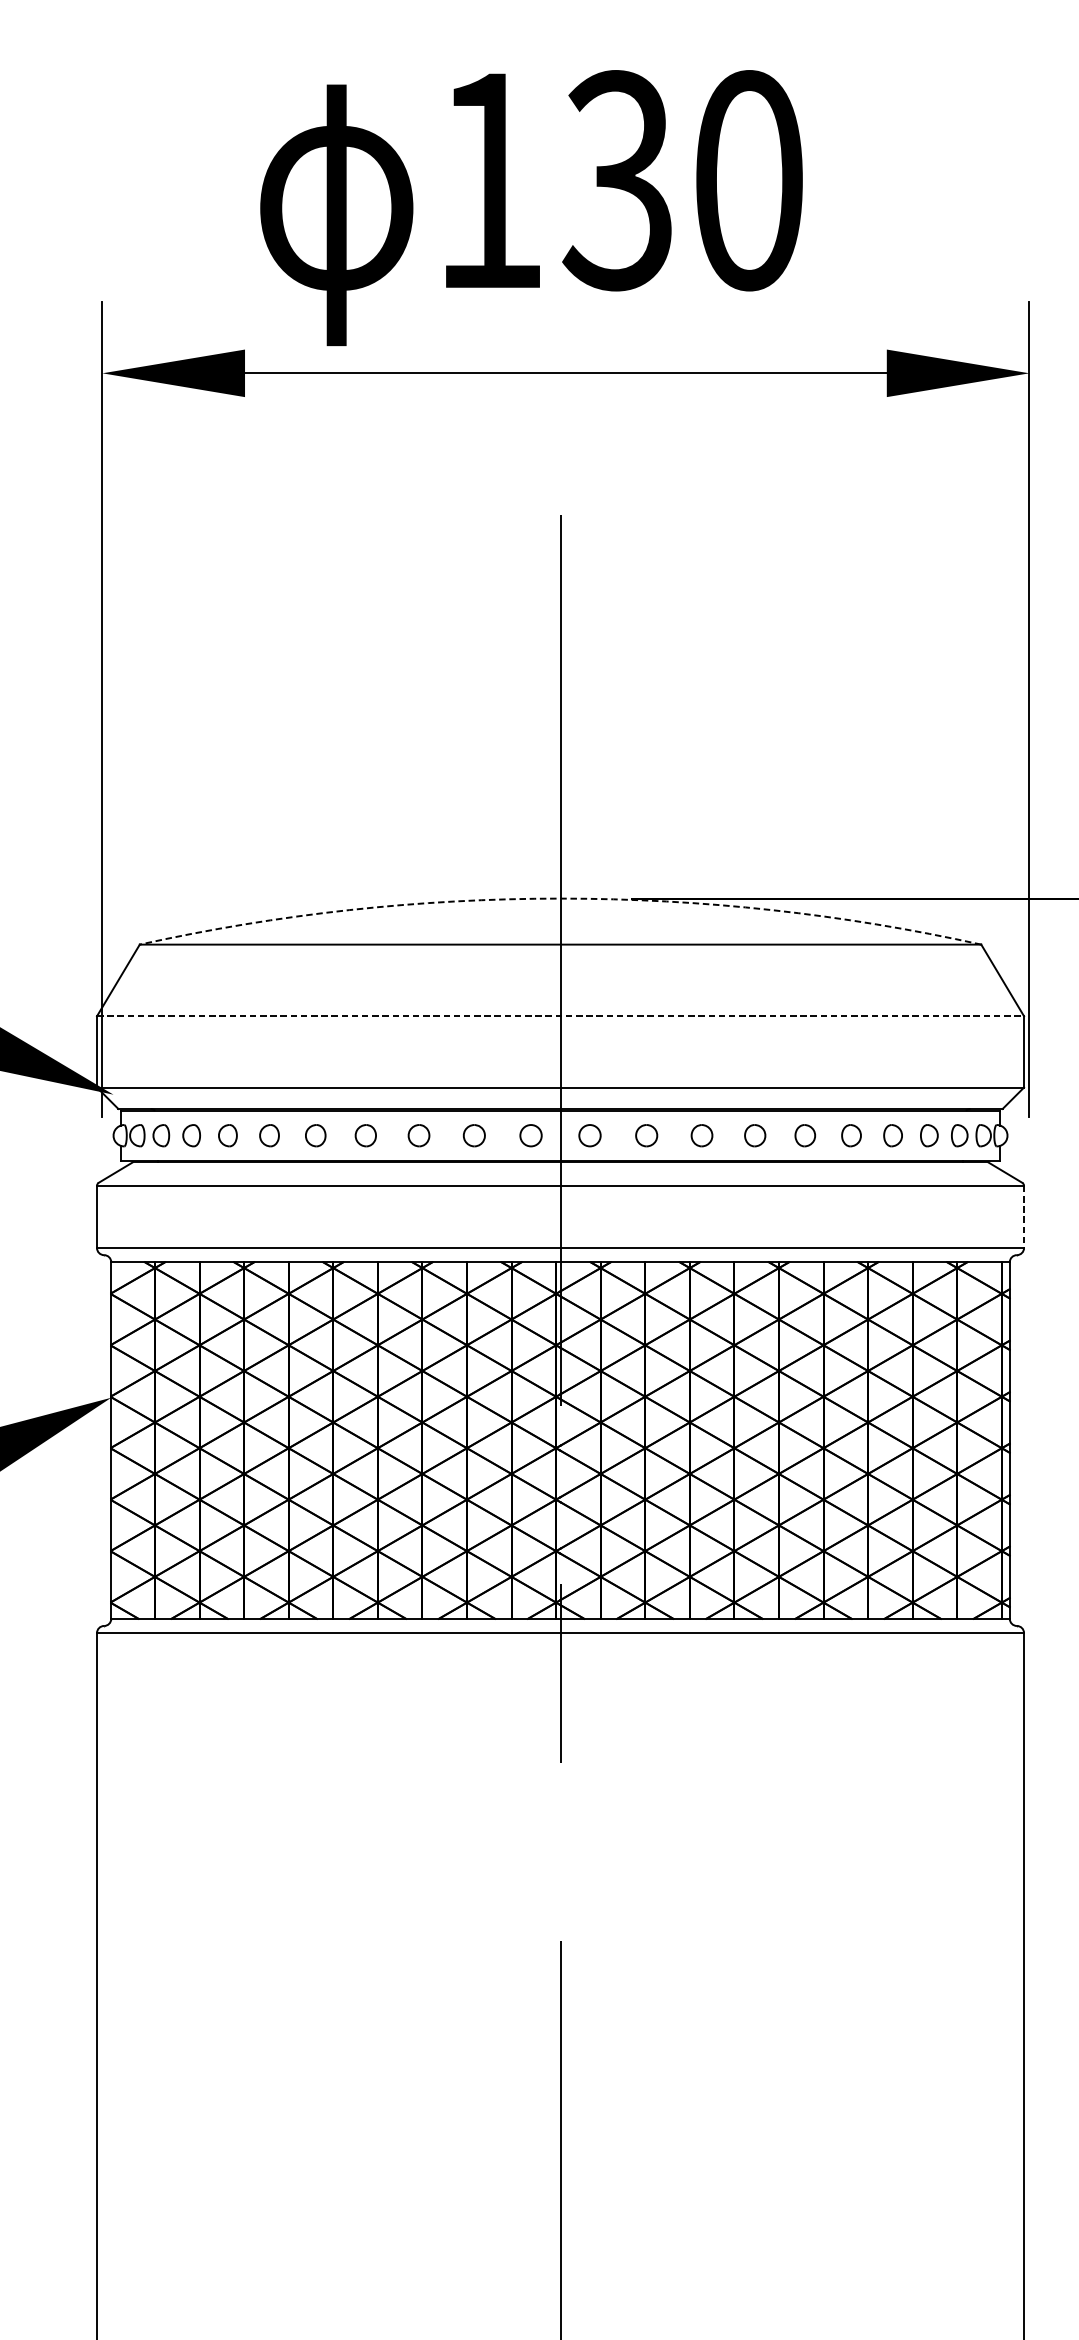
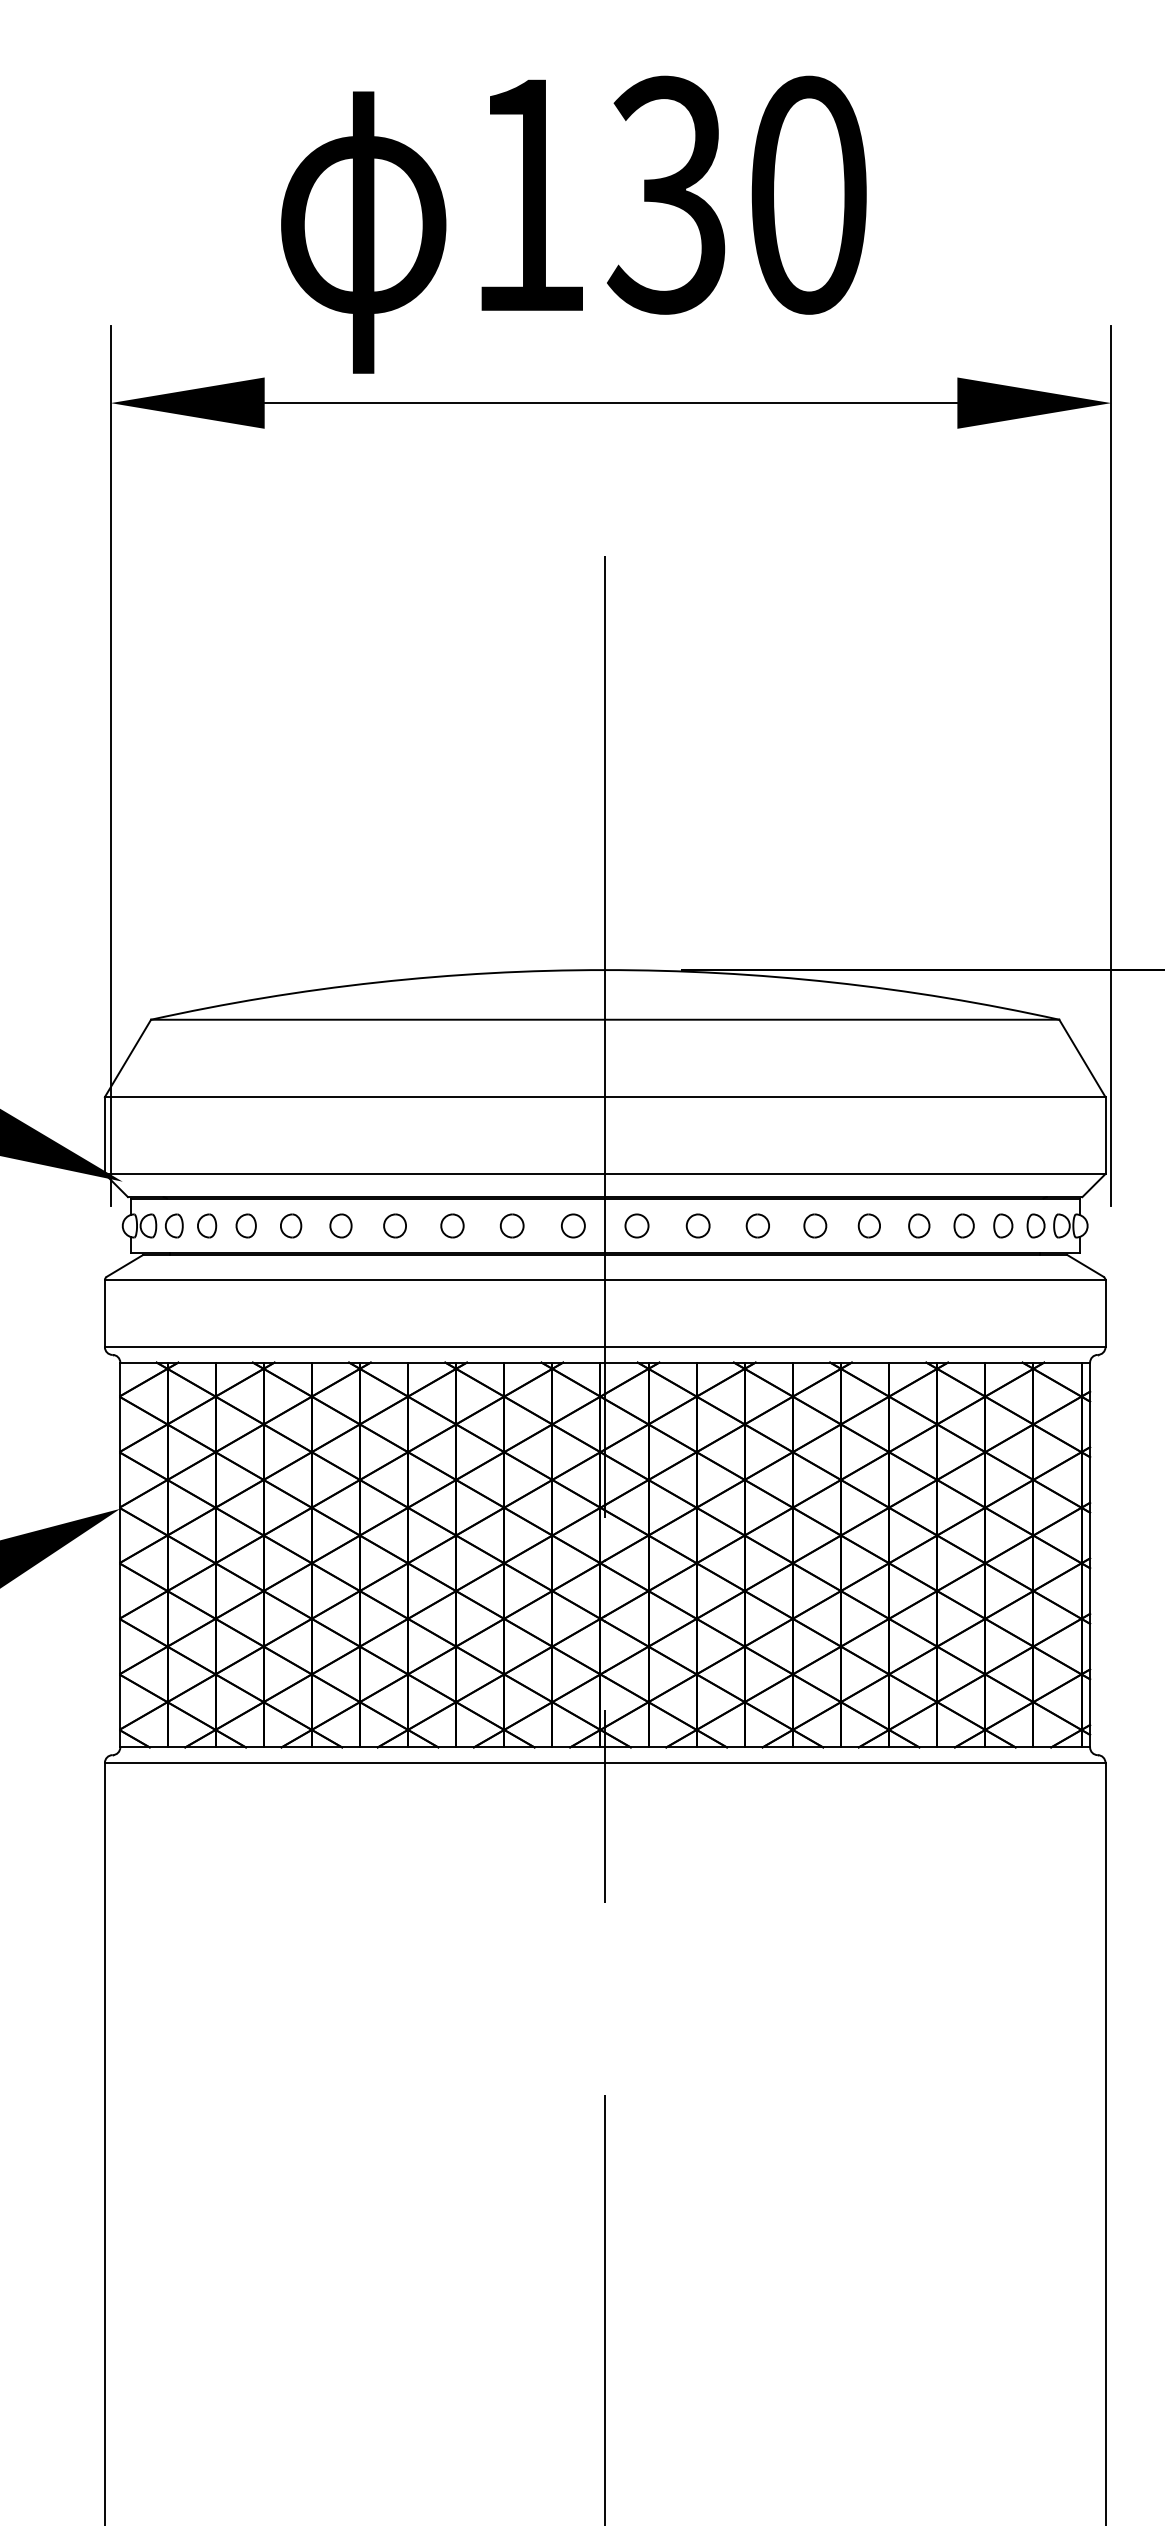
arc: (560, 898) -> (605, 970), dashed -> solid
line: (560, 1016) -> (605, 1097), dashed -> solid
line: (1024, 1216) -> (1105, 1313), dashed -> solid

